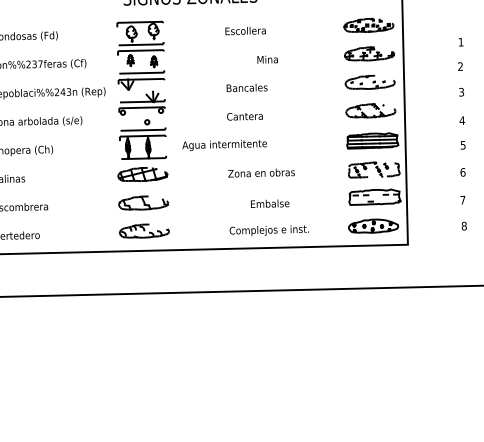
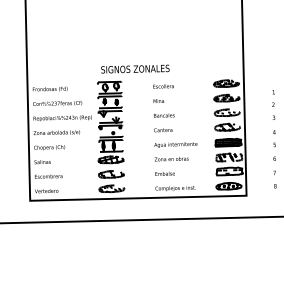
text: (267, 58) -> (158, 100), moved
text: (223, 144) -> (175, 144), moved
text: (268, 203) -> (164, 173), moved

